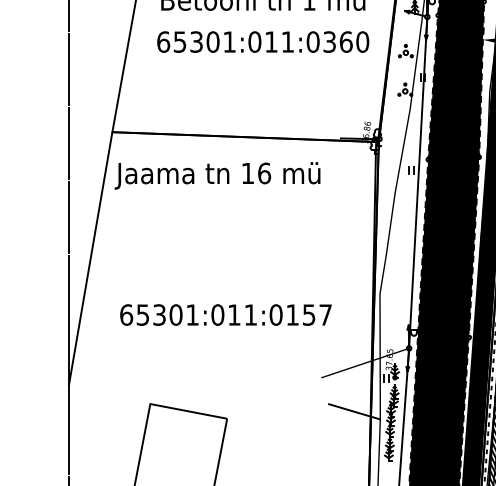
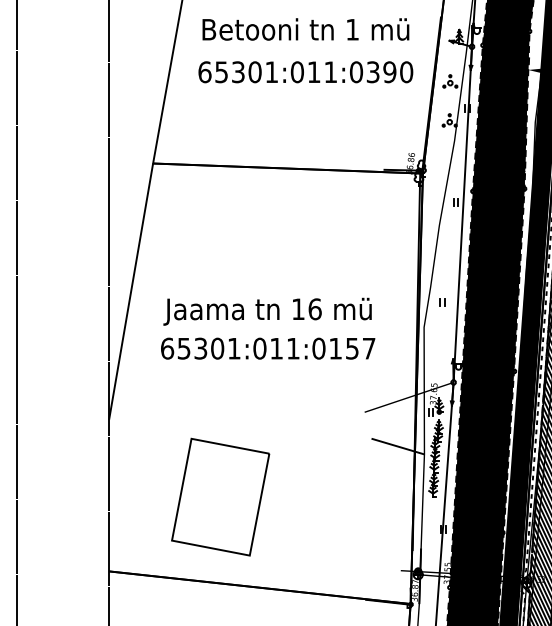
text: (345, 42) -> (389, 72), 65301:011:0360 -> 65301:011:0390
text: (217, 175) -> (267, 311), moved
part: (398, 269) -> (442, 302), added

